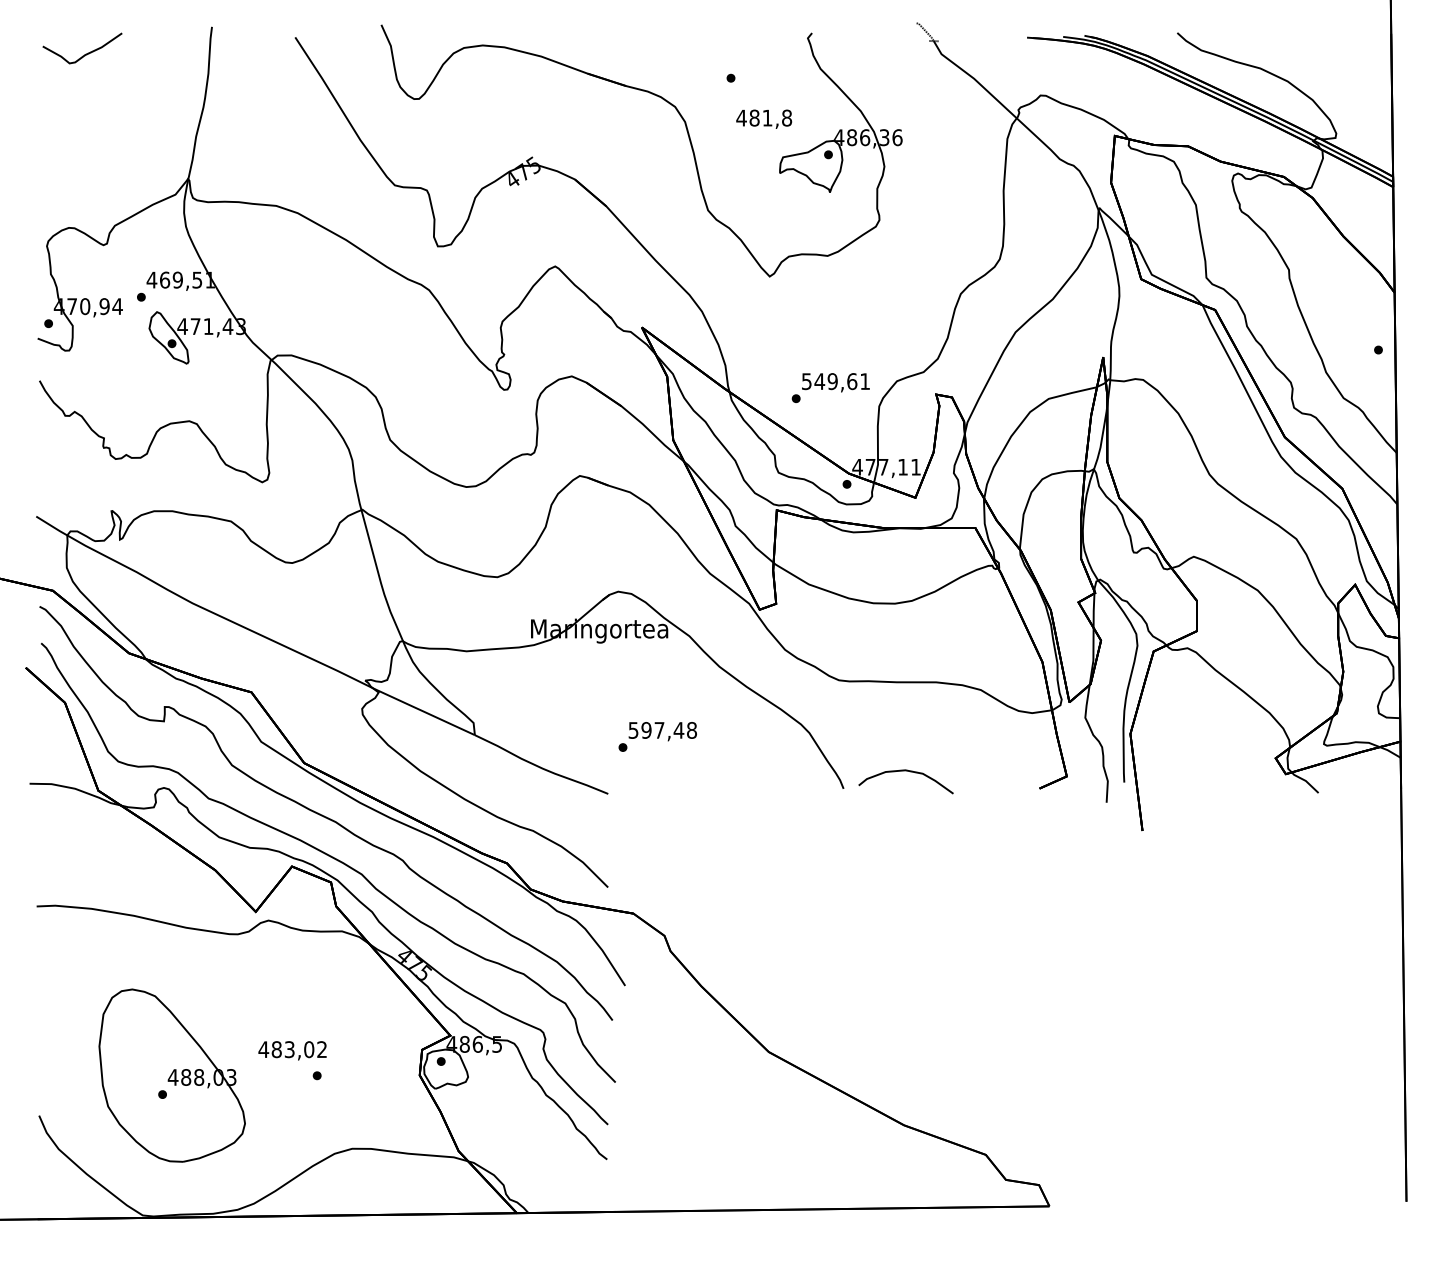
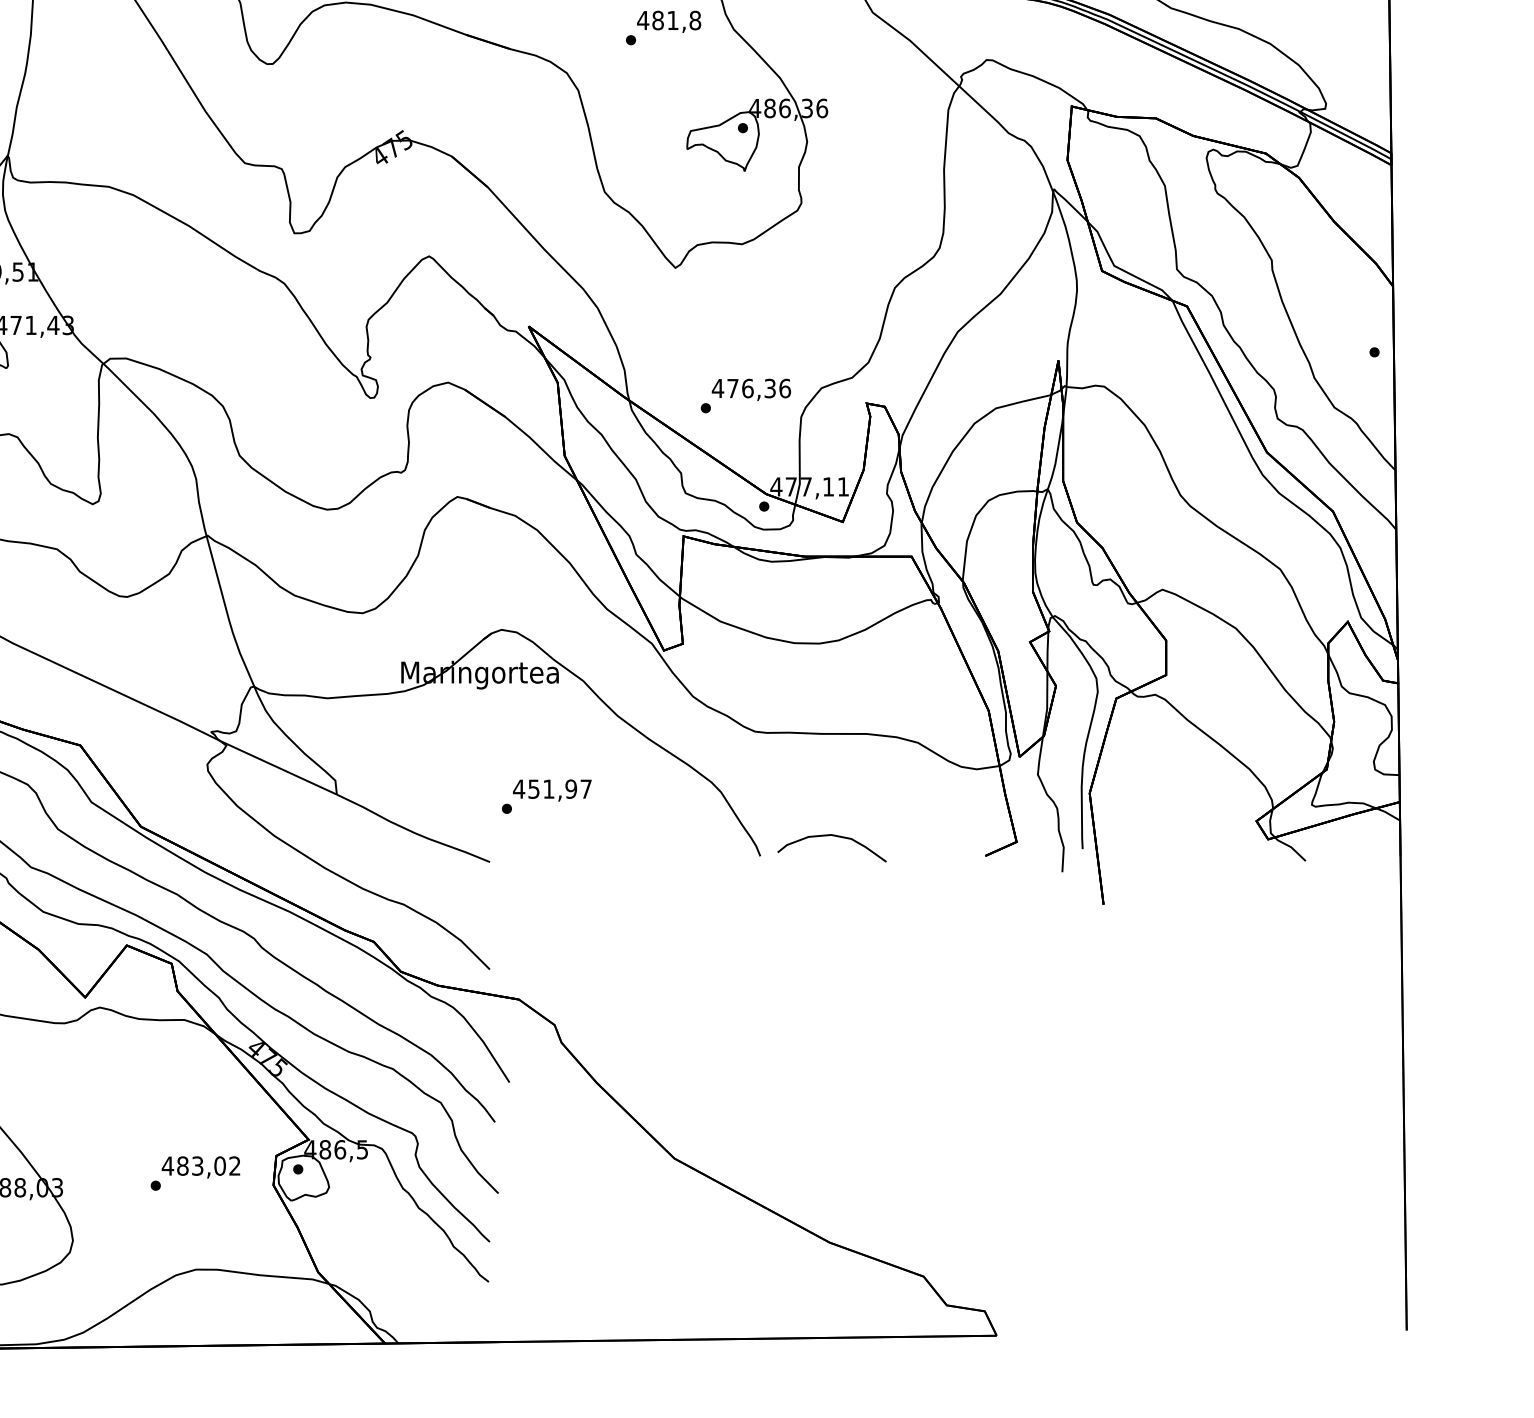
text: (764, 118) -> (669, 20), moved
text: (835, 381) -> (751, 388), 549,61 -> 476,36
text: (662, 730) -> (552, 789), 597,48 -> 451,97
text: (292, 1050) -> (200, 1167), moved

